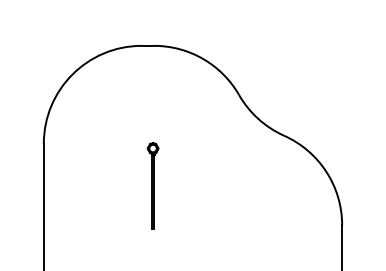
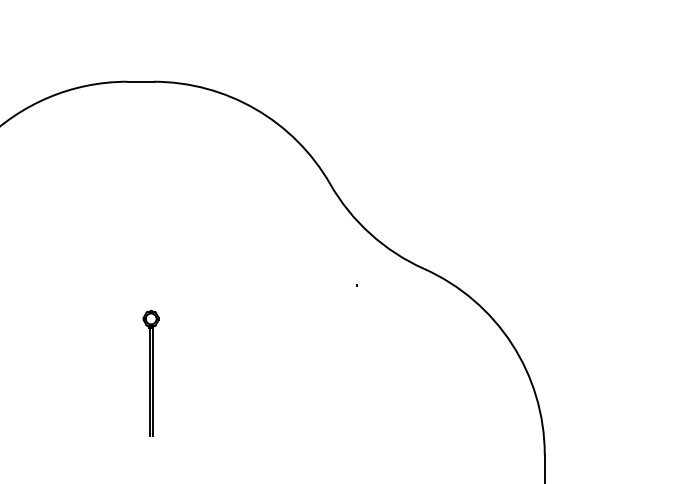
part: (152, 185) -> (149, 372), size x0.7

